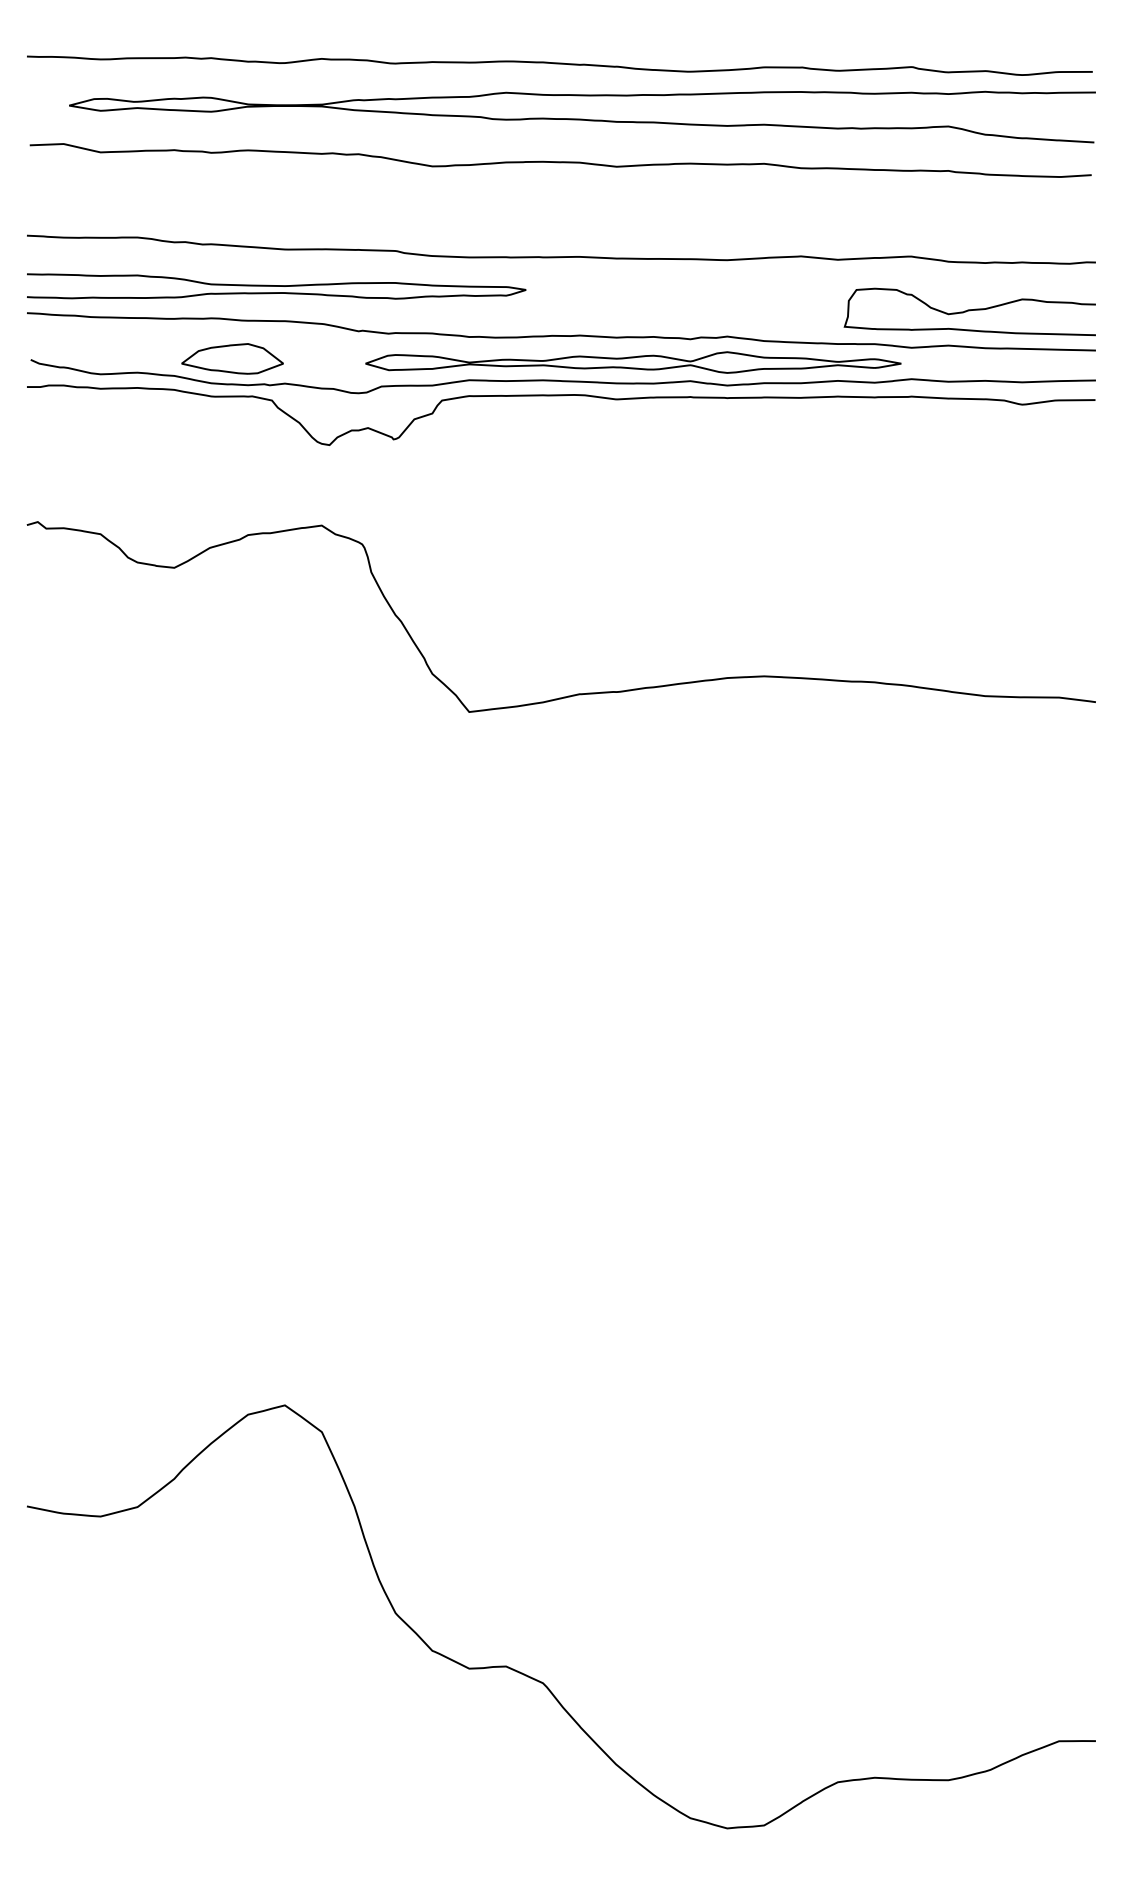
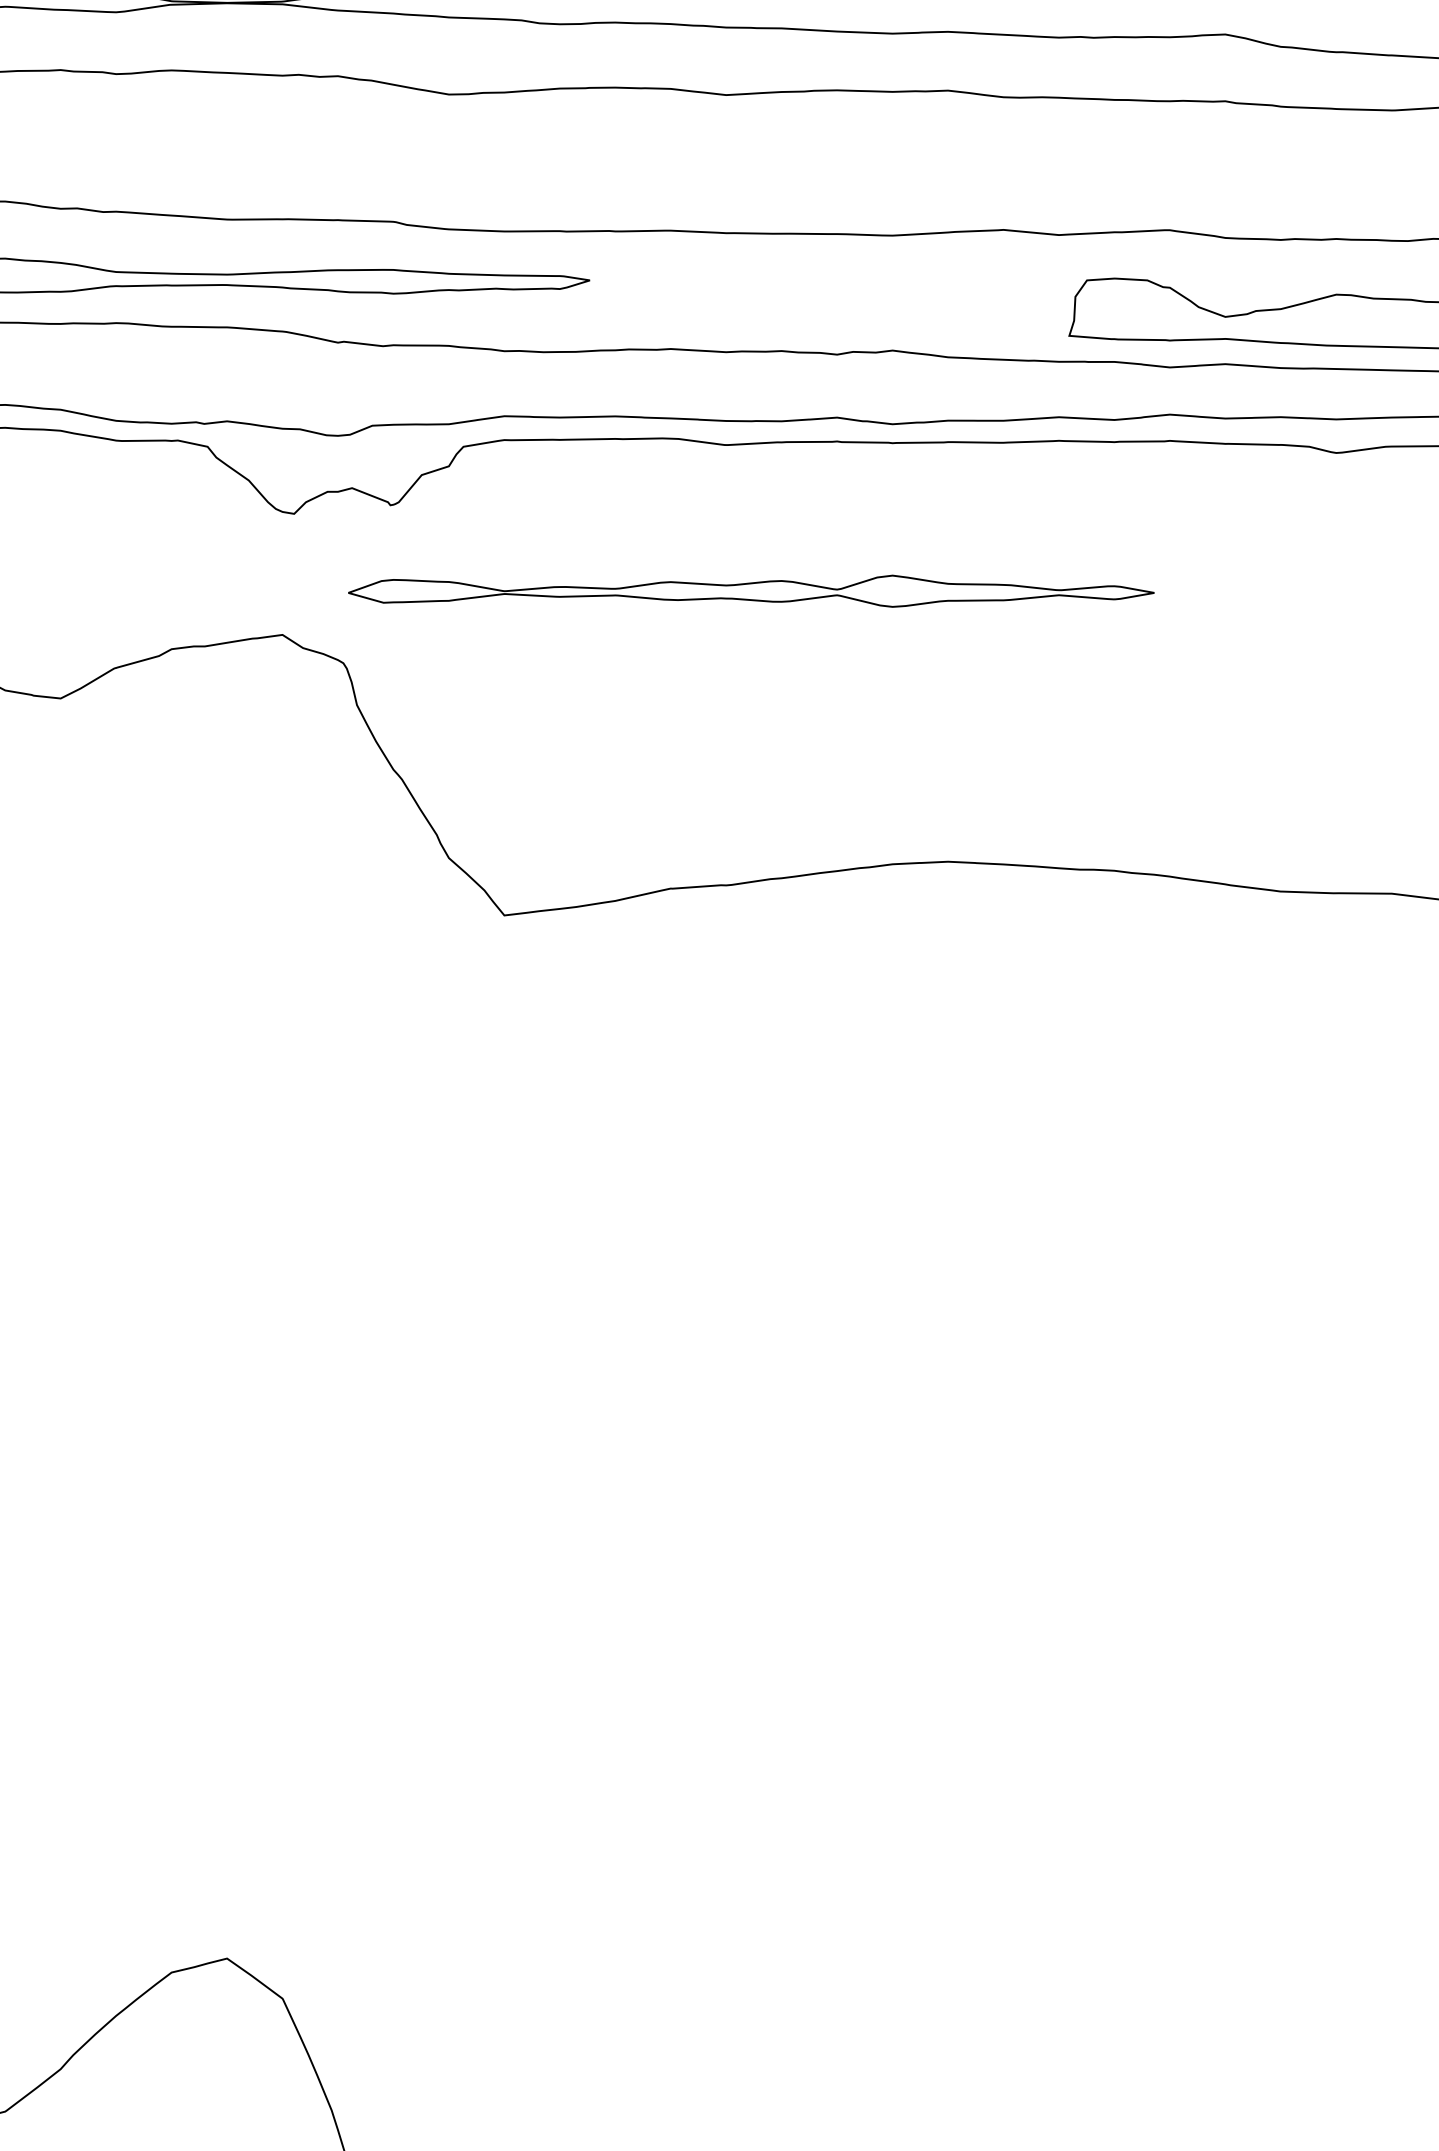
part: (232, 358) -> (148, 383), removed
part: (633, 362) -> (751, 591), moved

